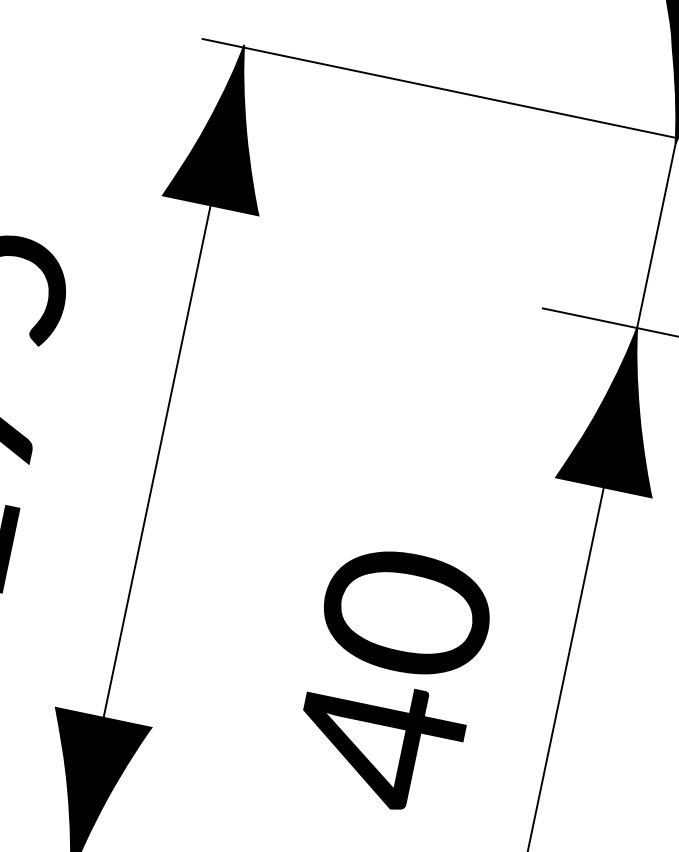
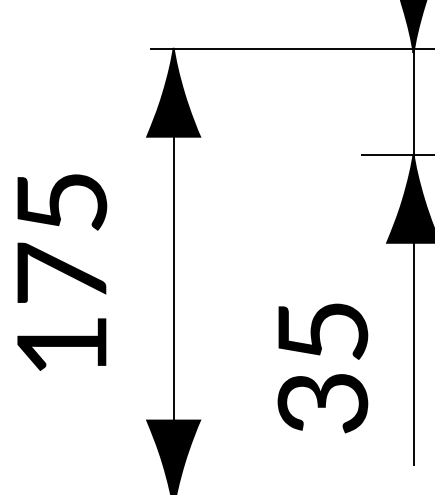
text: (392, 679) -> (322, 368), 40 -> 35

